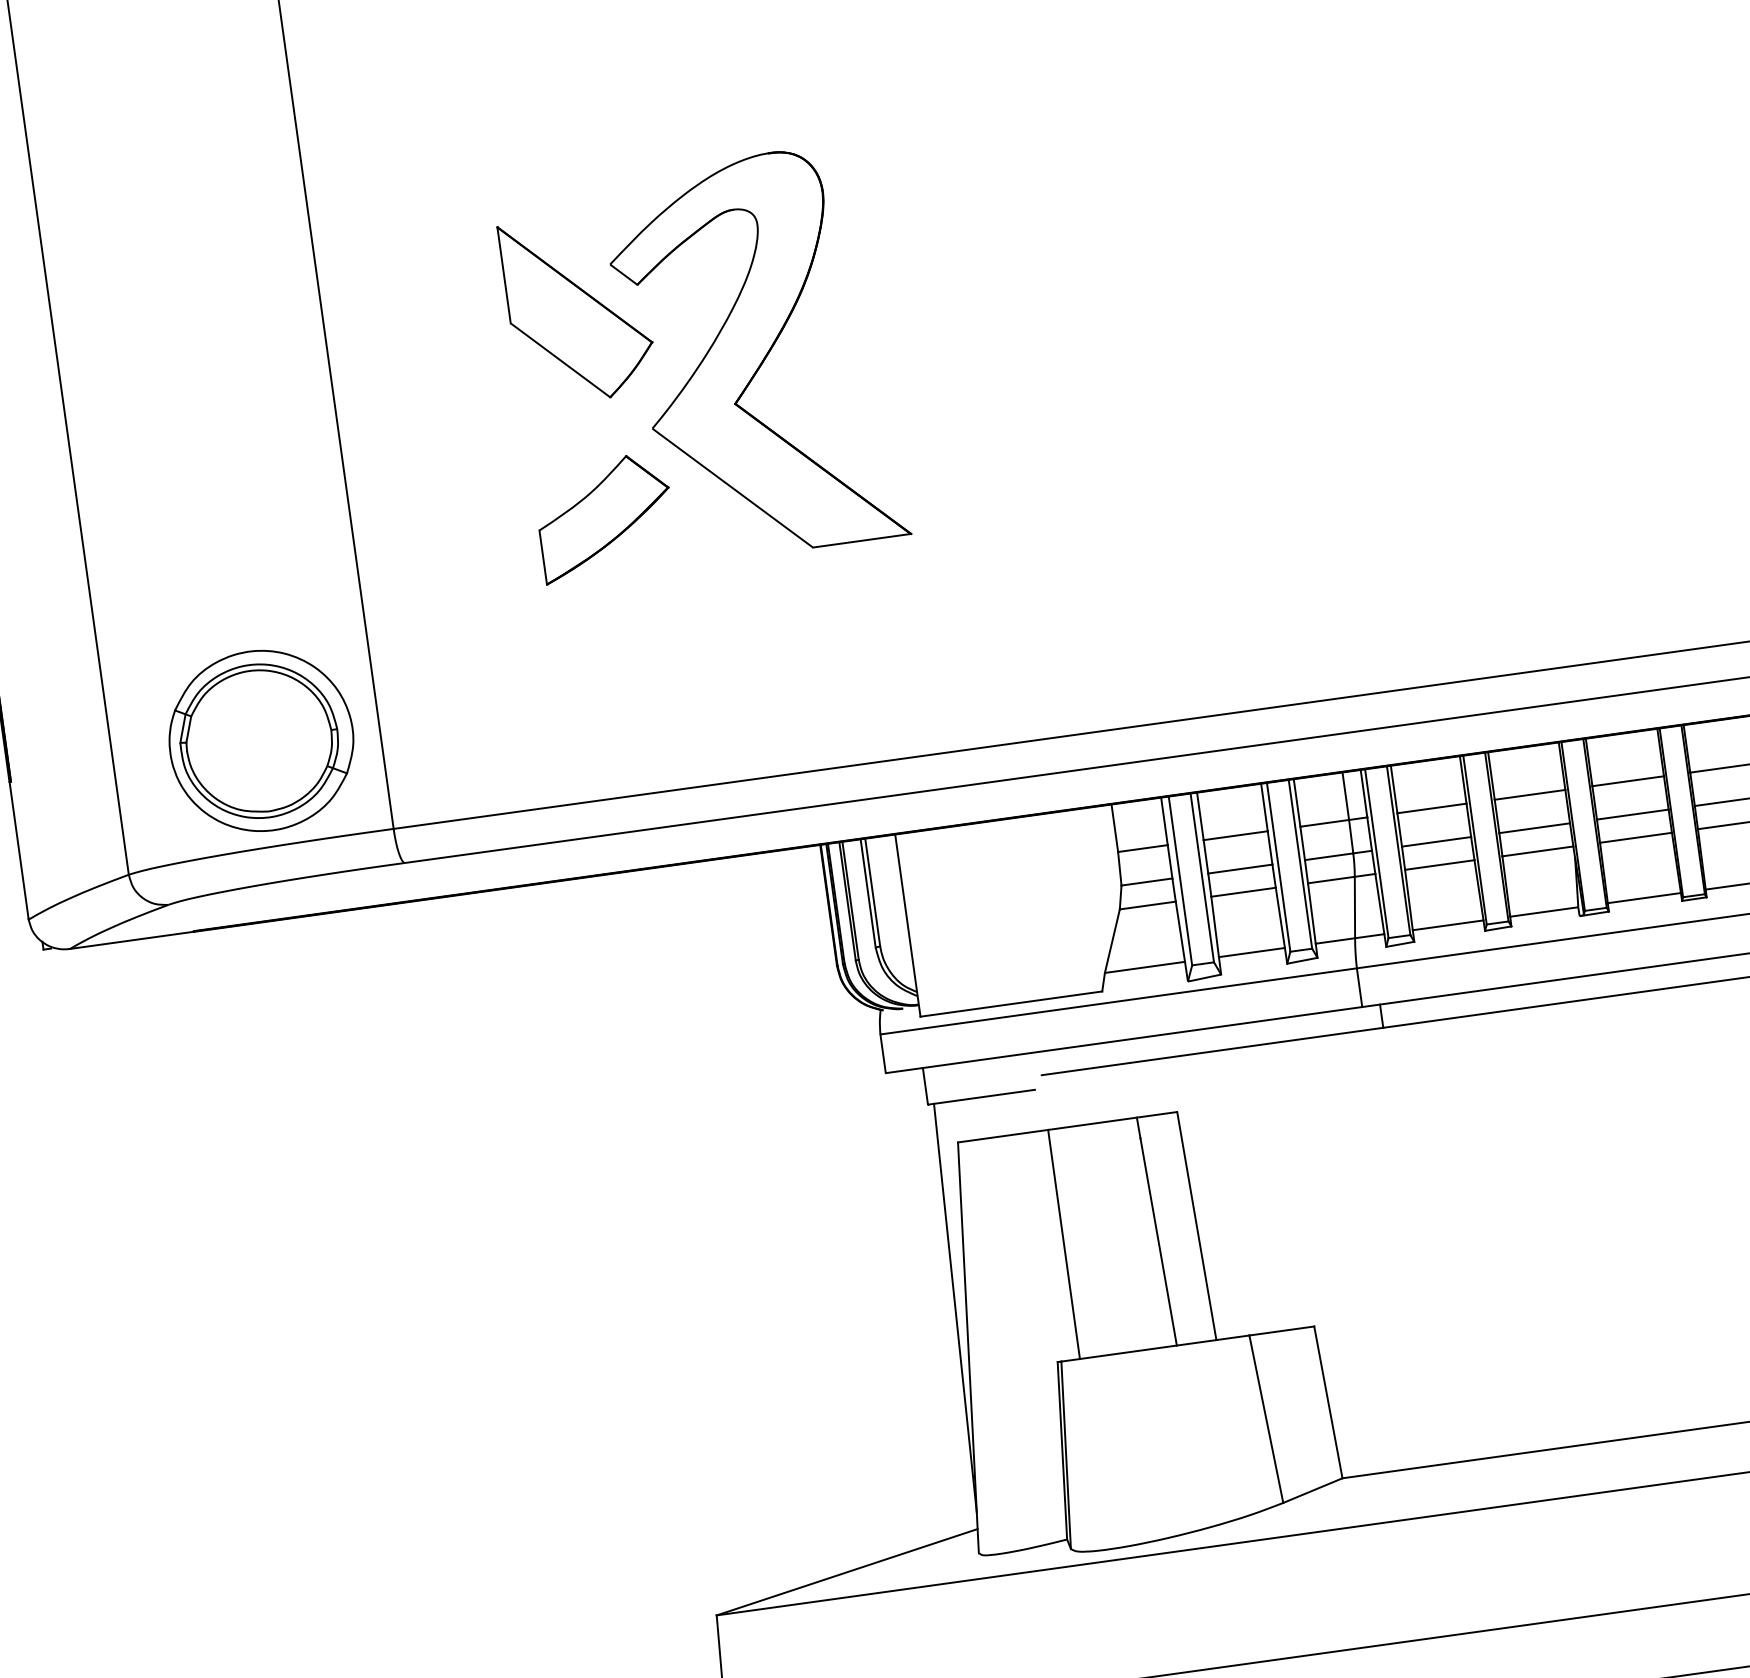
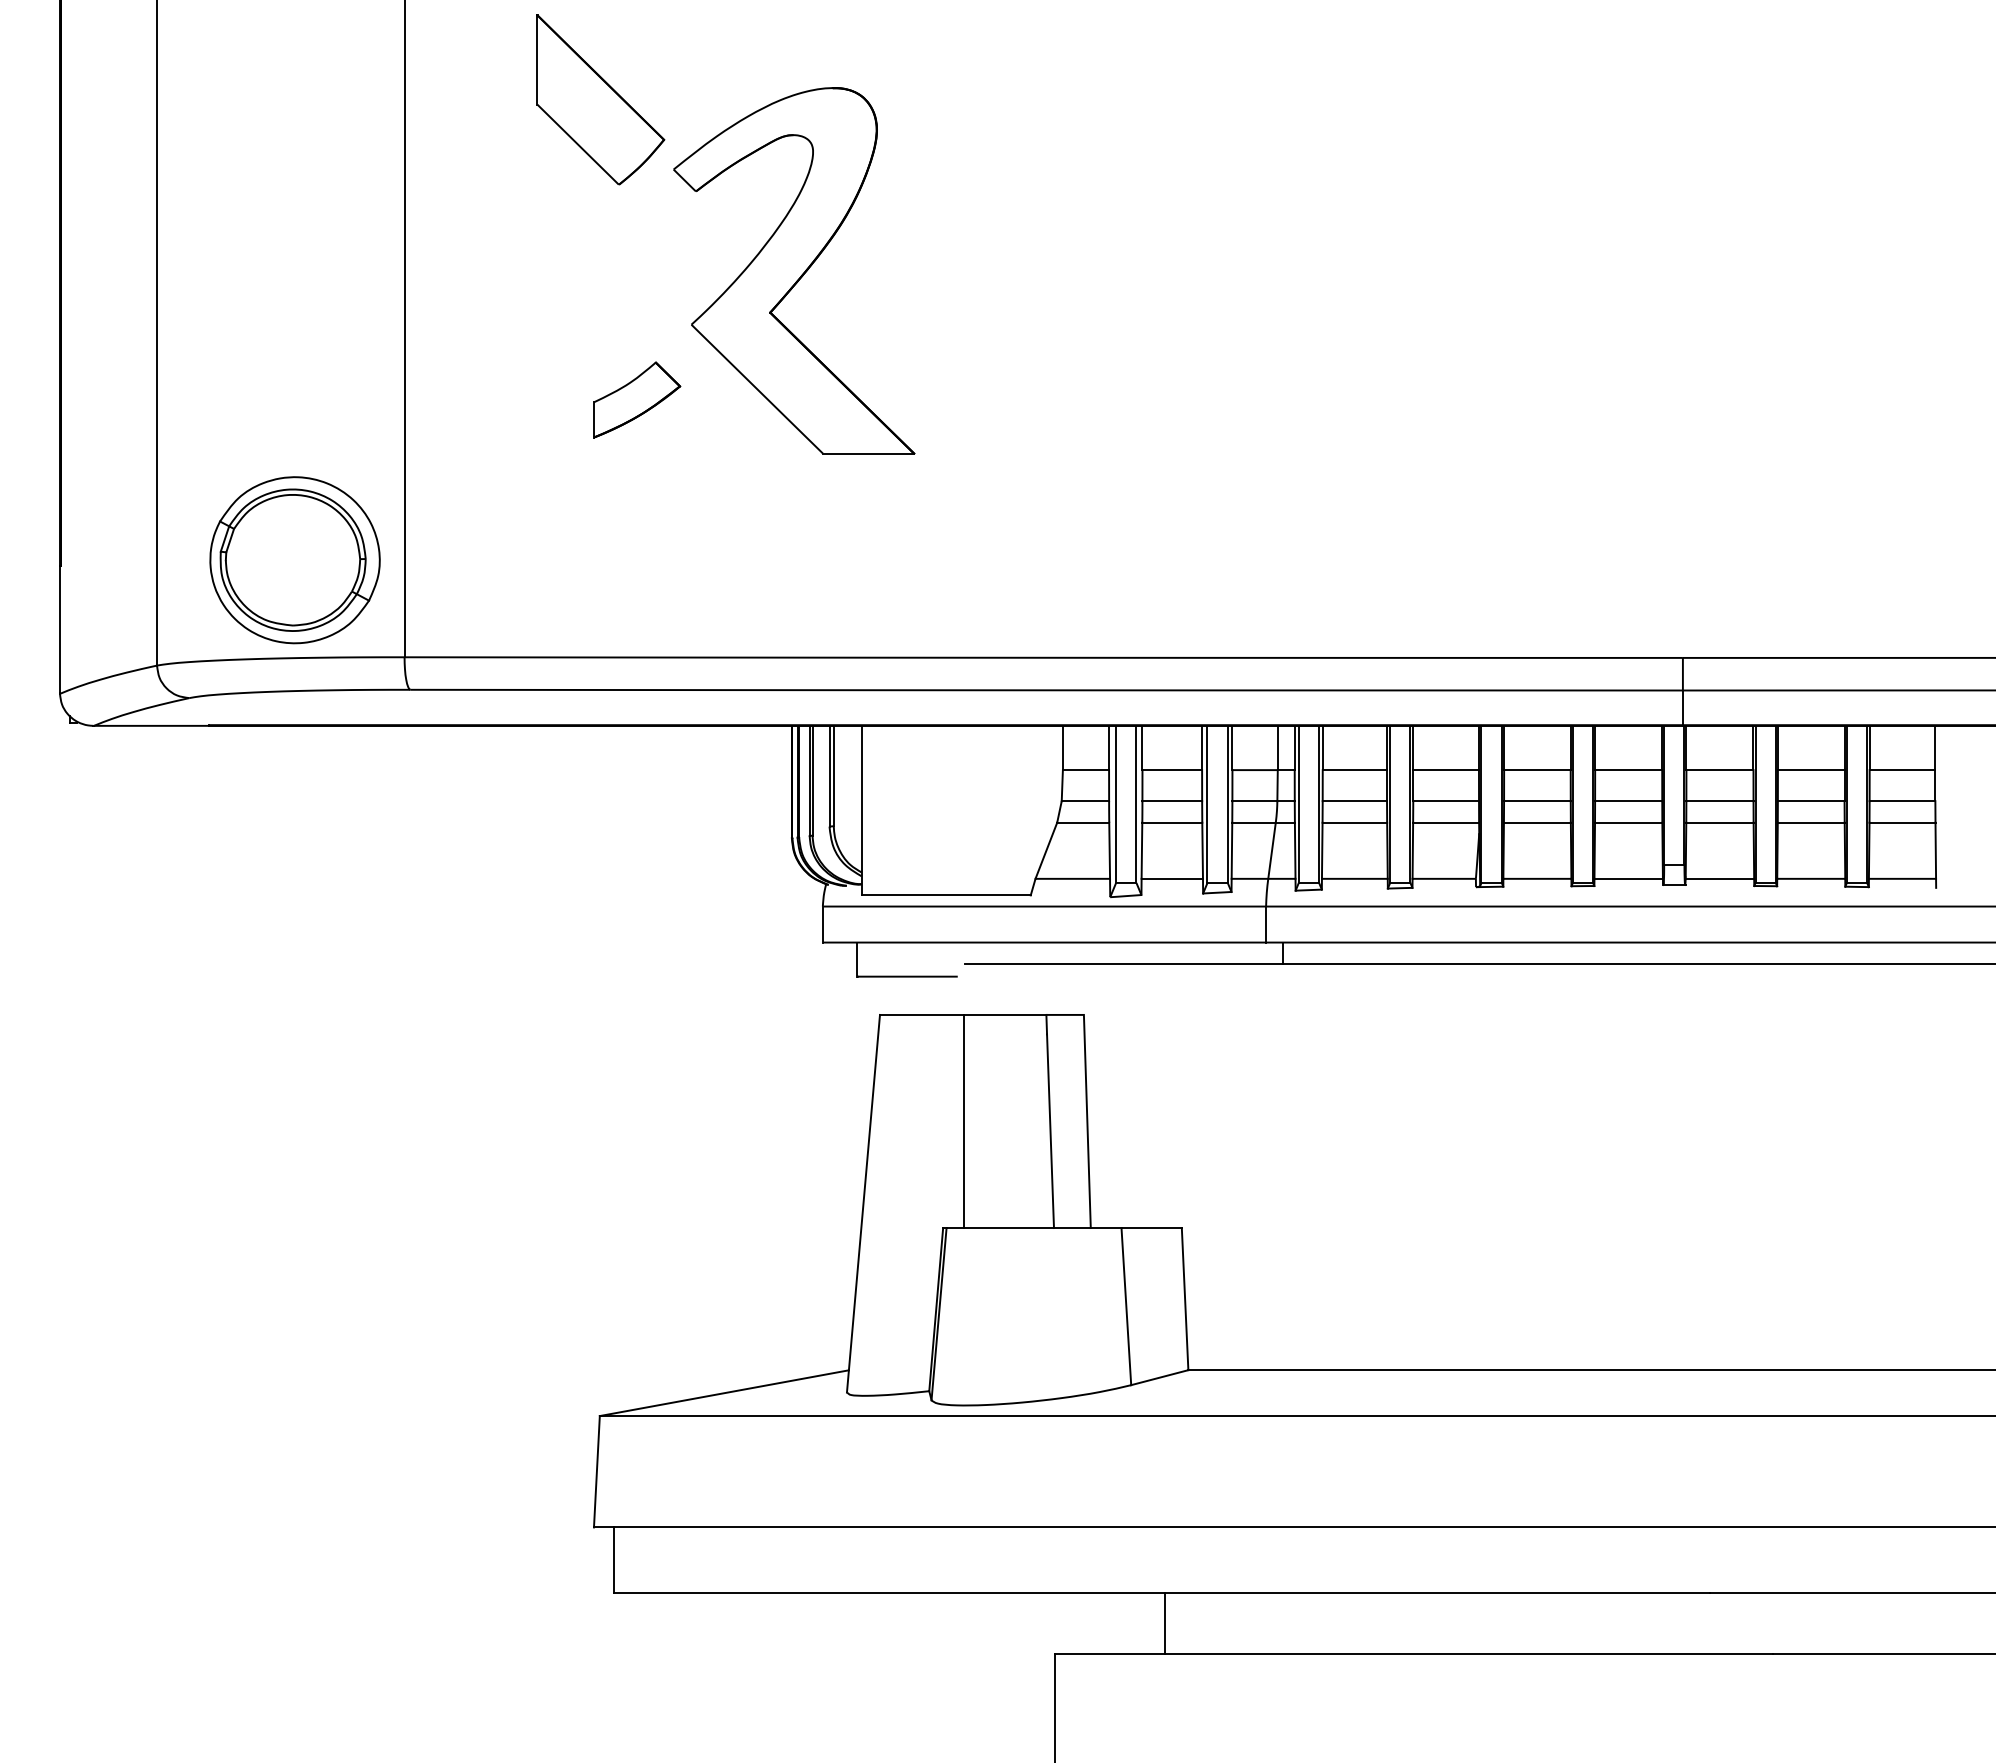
part: (577, 308) -> (600, 99), moved
part: (604, 517) -> (636, 399), size x0.7
line: (955, 1307) -> (856, 1165), removed

